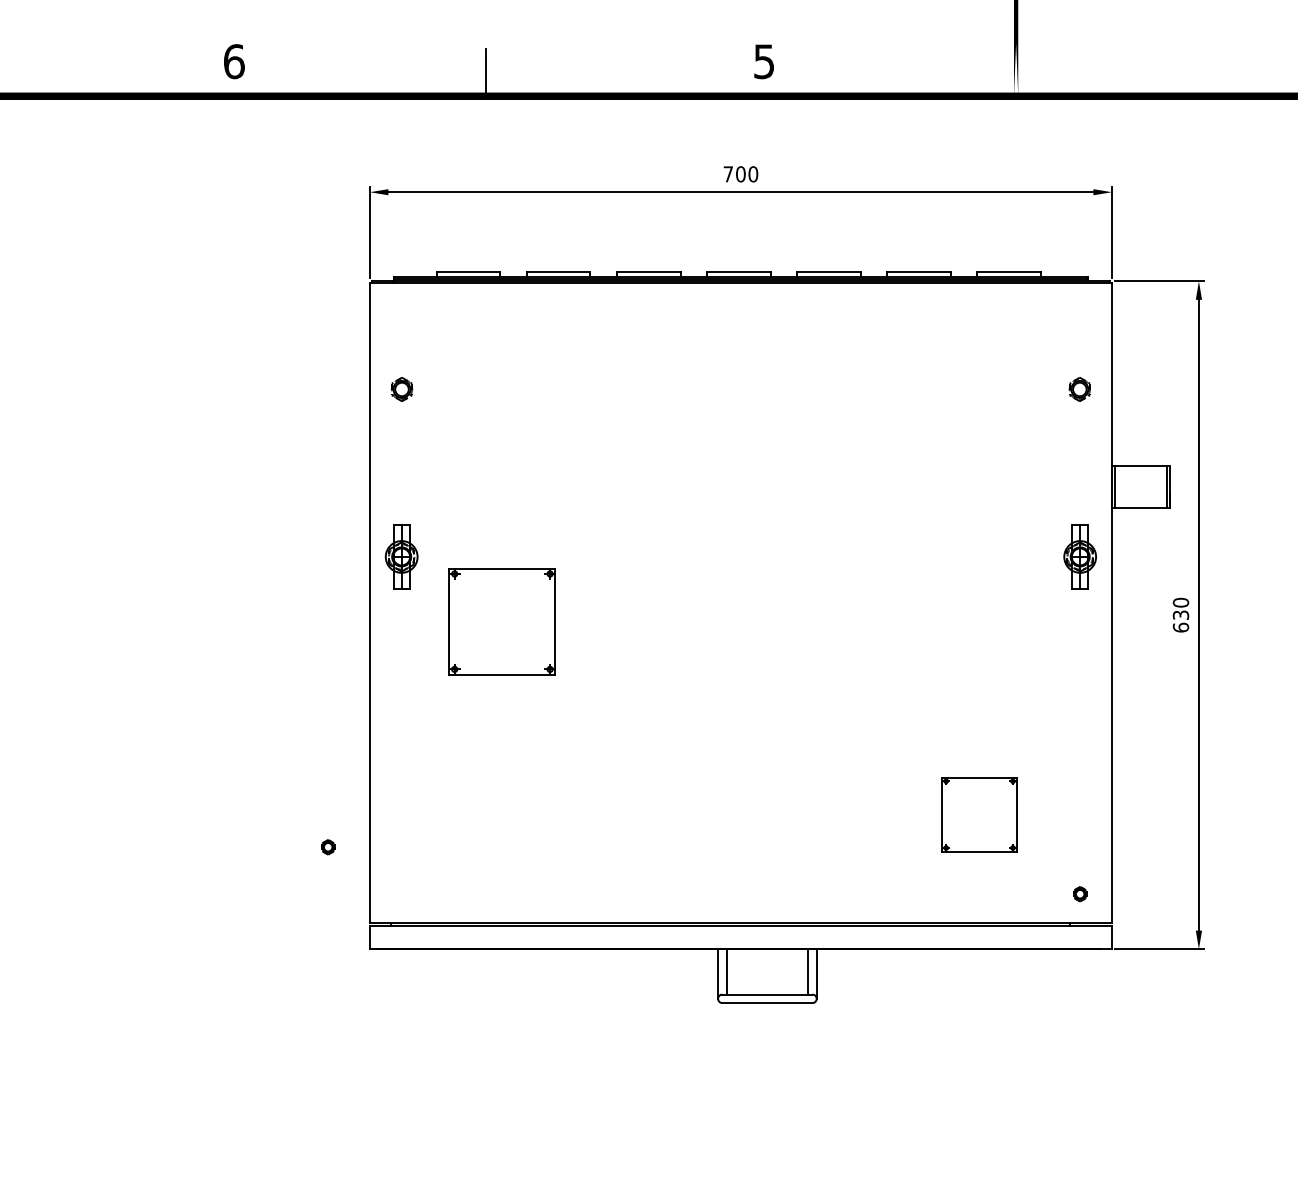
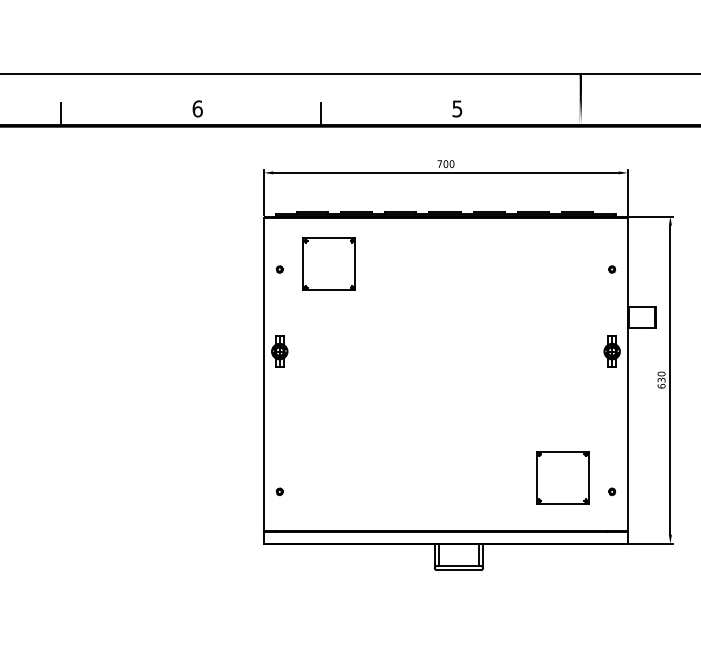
part: (401, 389) -> (279, 269), size x0.62
part: (1080, 389) -> (612, 269), size x0.62
part: (501, 619) -> (328, 263), moved
part: (978, 813) -> (562, 477), size x1.43
part: (327, 846) -> (279, 491), moved
part: (1080, 893) -> (612, 491), moved

